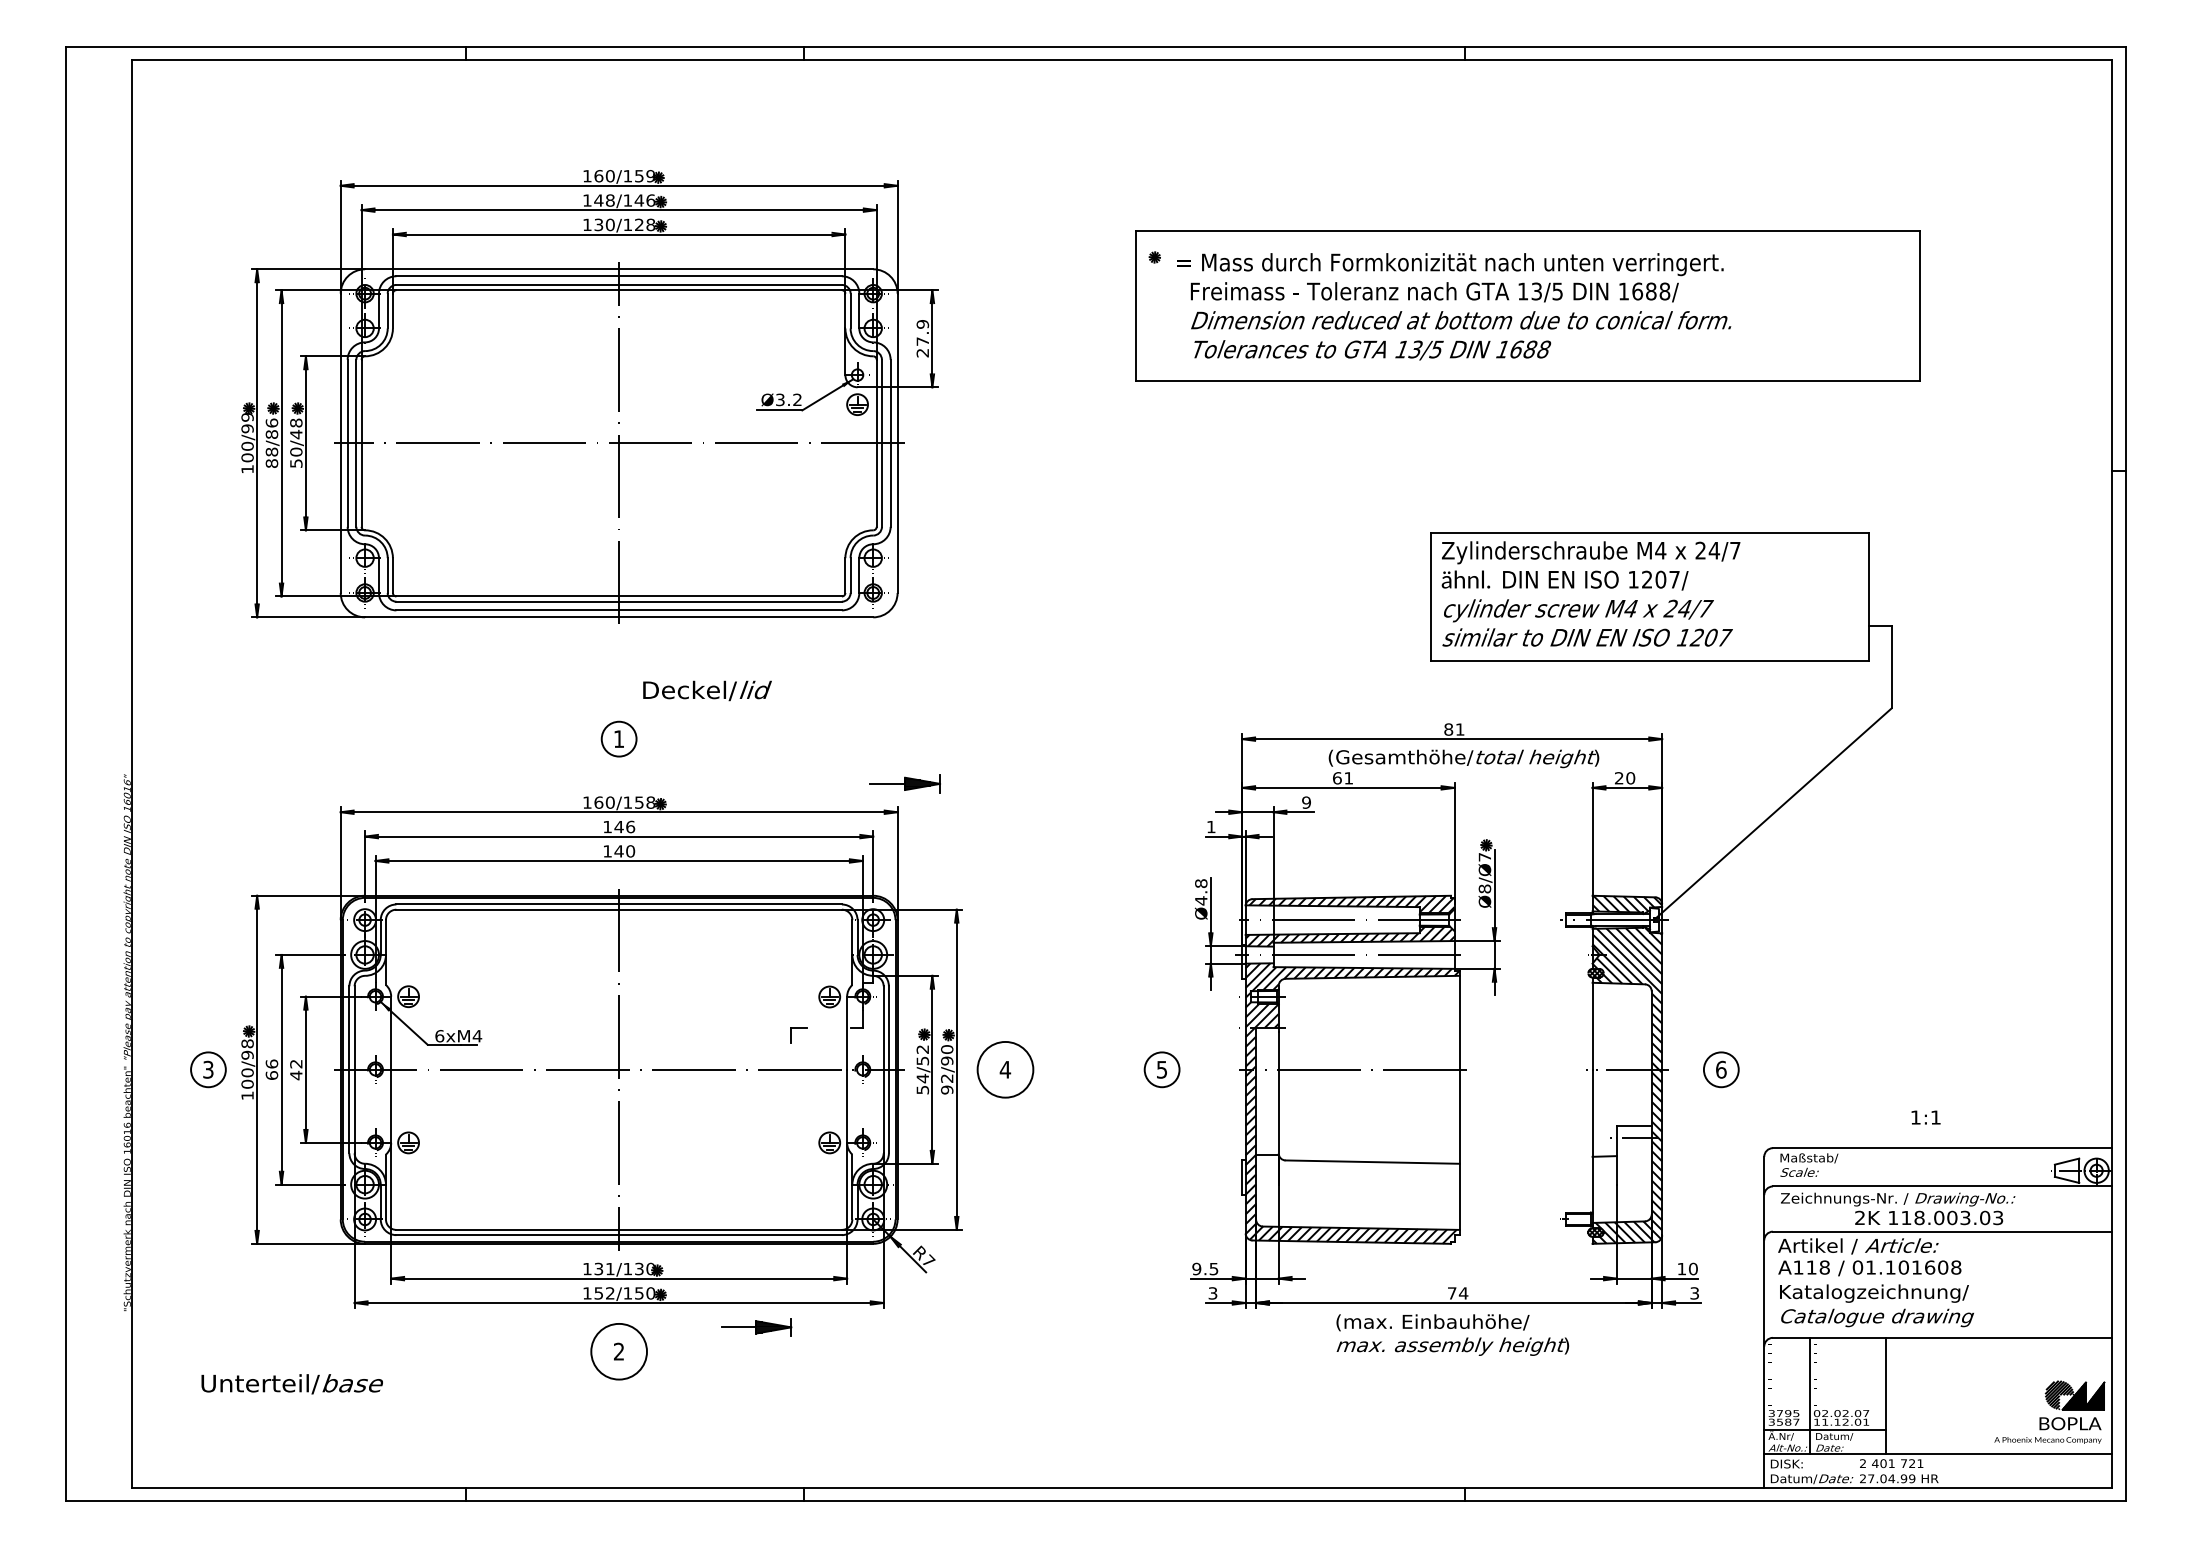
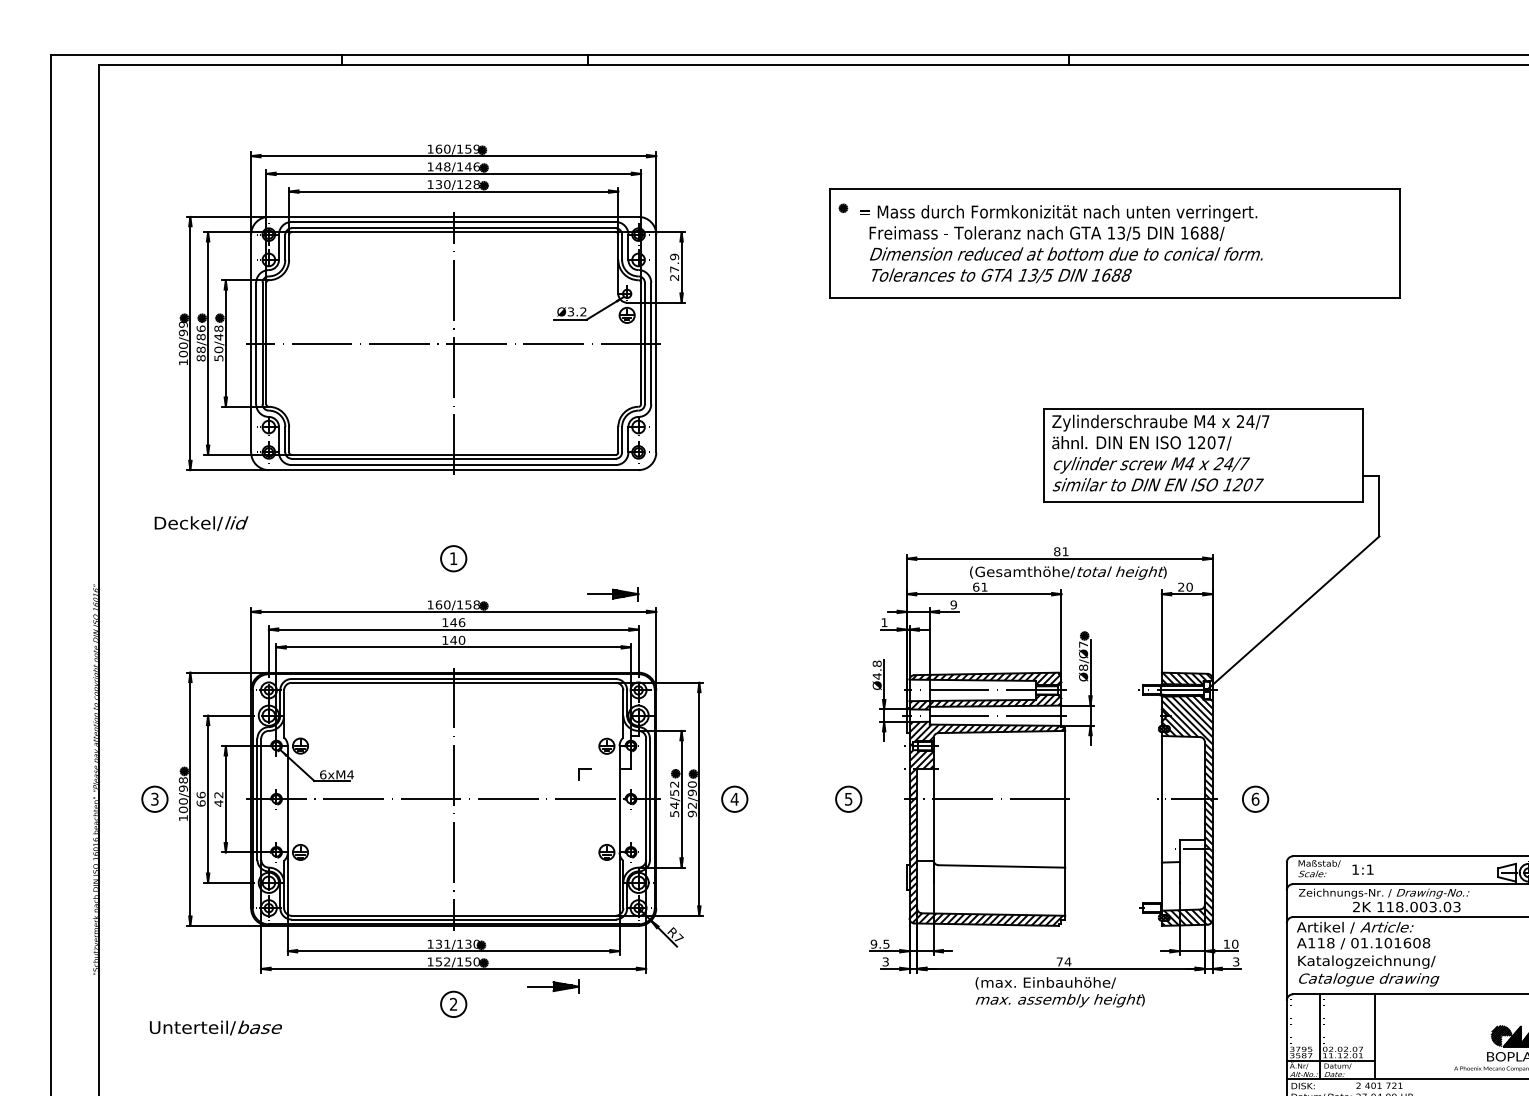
text: (707, 690) -> (201, 523), moved
part: (904, 783) -> (612, 593), moved
circle: (1005, 1069) -> (734, 799), size x0.62
text: (1925, 1117) -> (1362, 869), moved
circle: (618, 1351) -> (453, 1004), size x0.62

